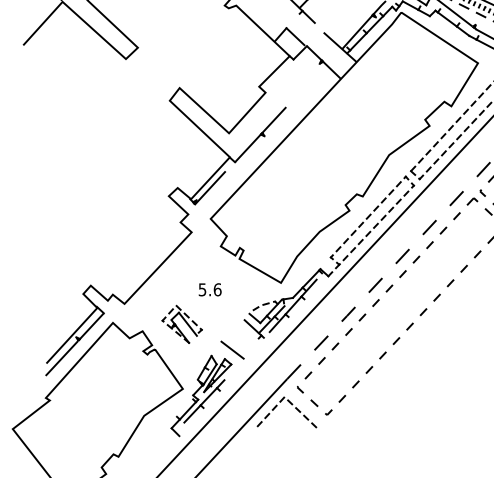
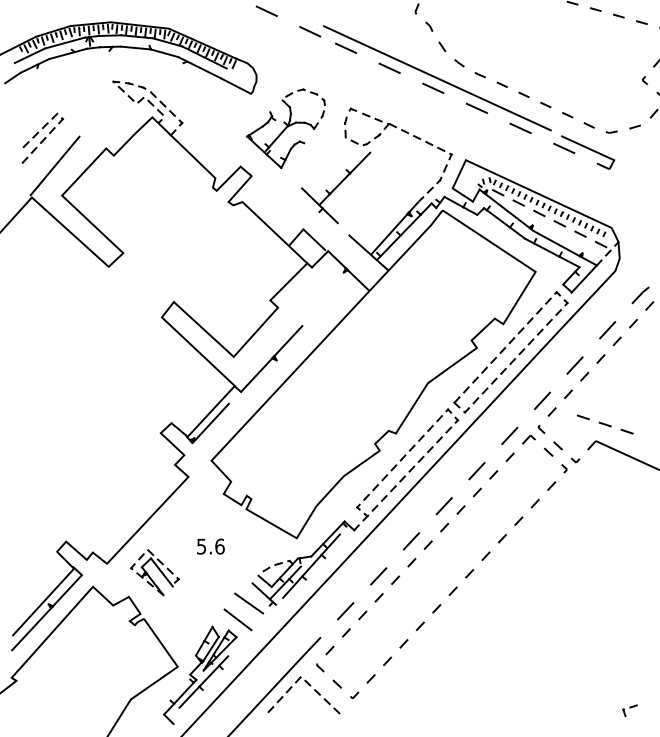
part: (181, 324) -> (154, 572), moved
line: (242, 336) -> (249, 603), added

